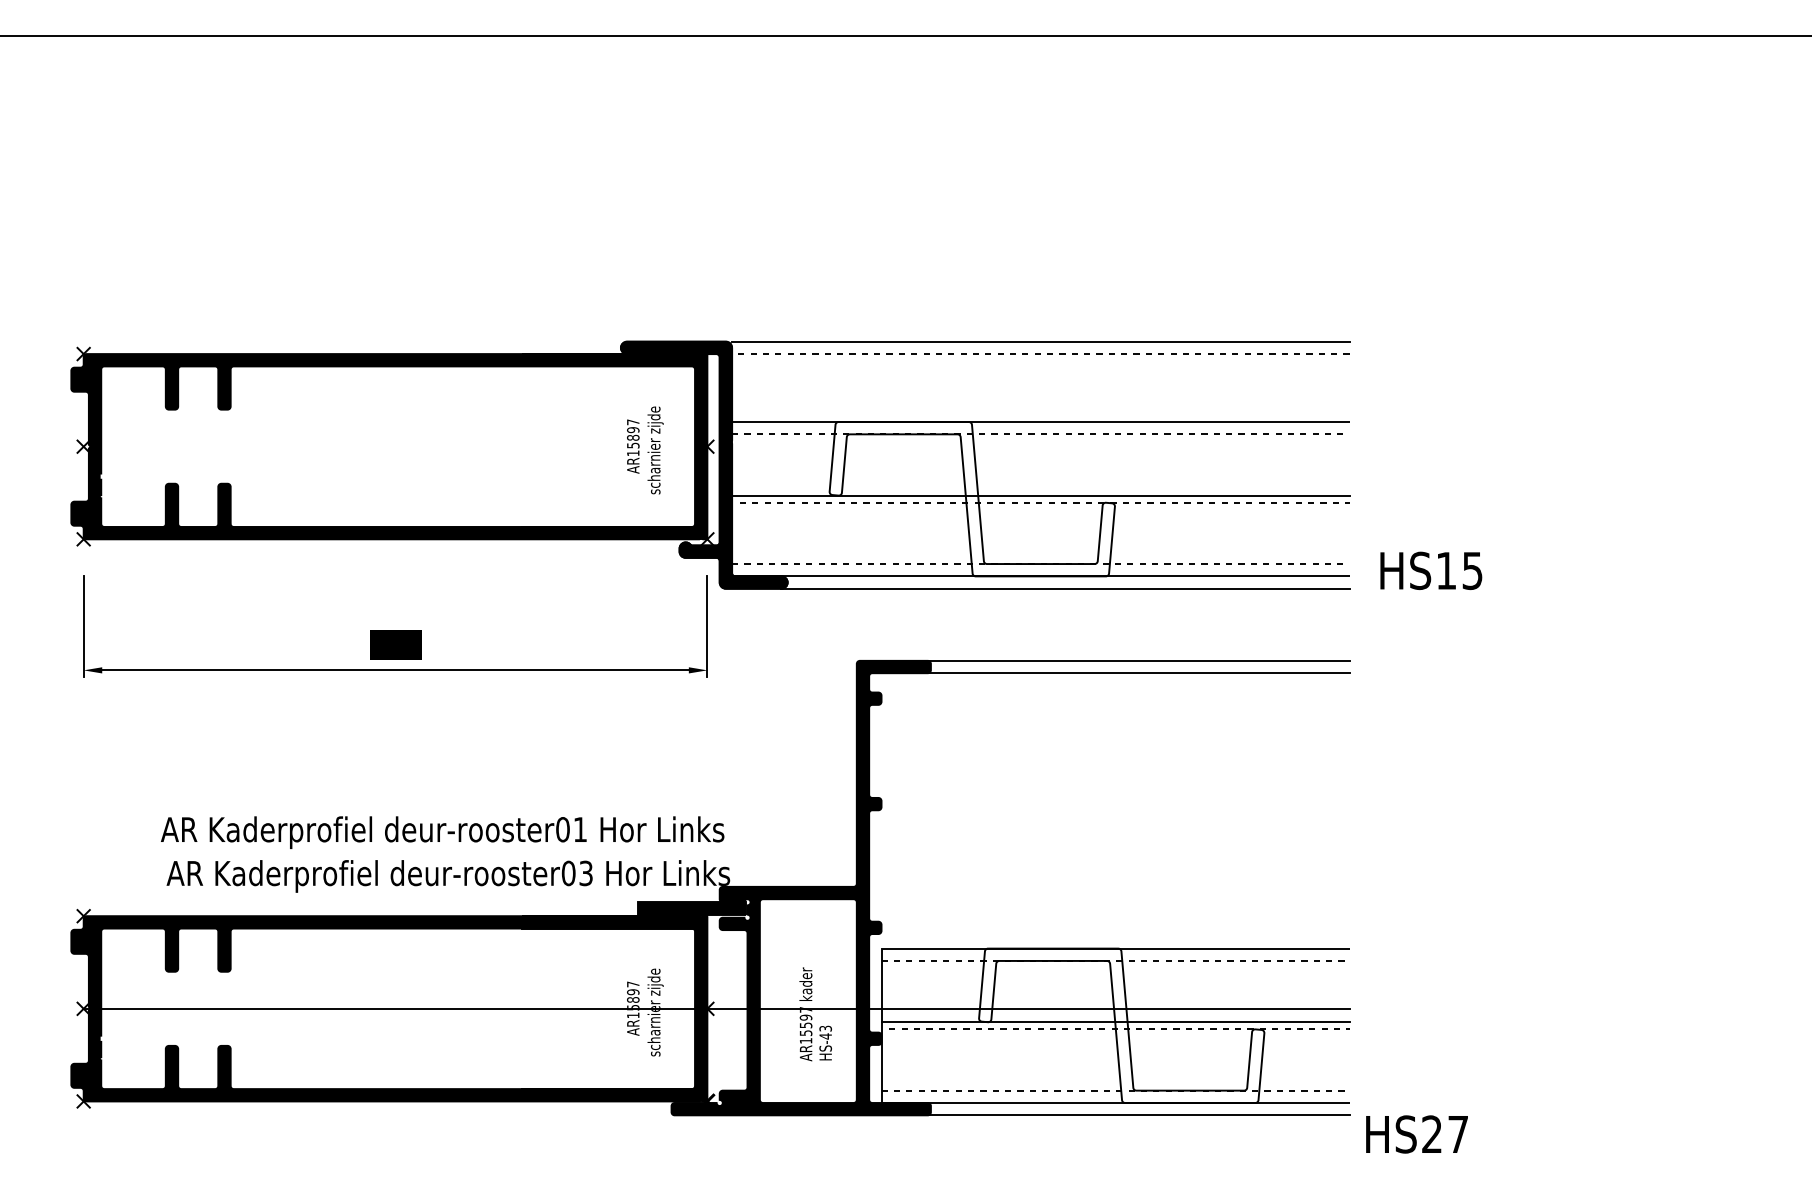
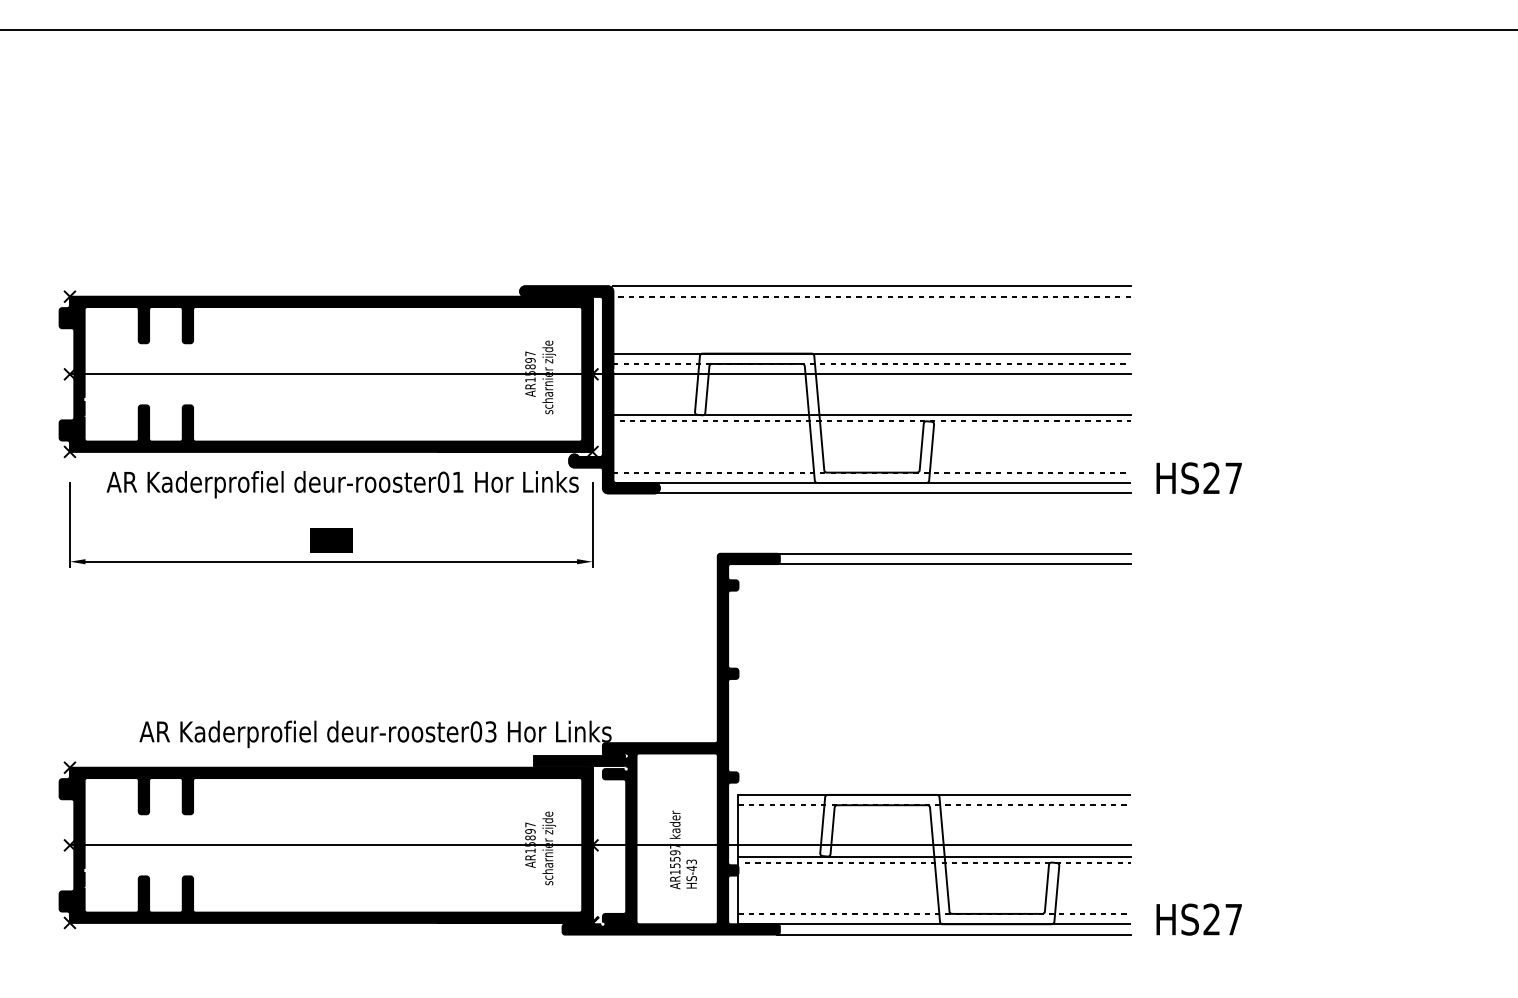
line: (715, 446) -> (599, 374), added
text: (1459, 571) -> (1222, 478), HS15 -> HS27
text: (442, 832) -> (342, 484), moved
text: (1416, 1134) -> (1198, 919), moved

